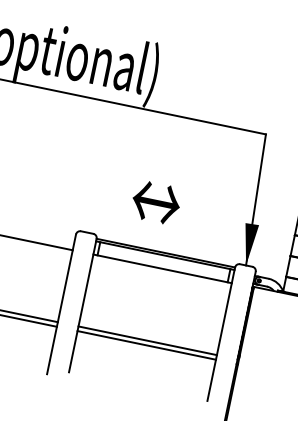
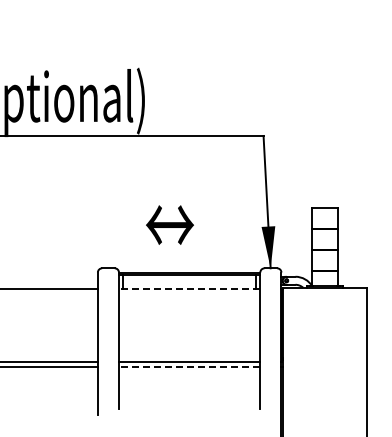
line: (162, 268) -> (189, 288), solid -> dashed
line: (146, 345) -> (189, 366), solid -> dashed

